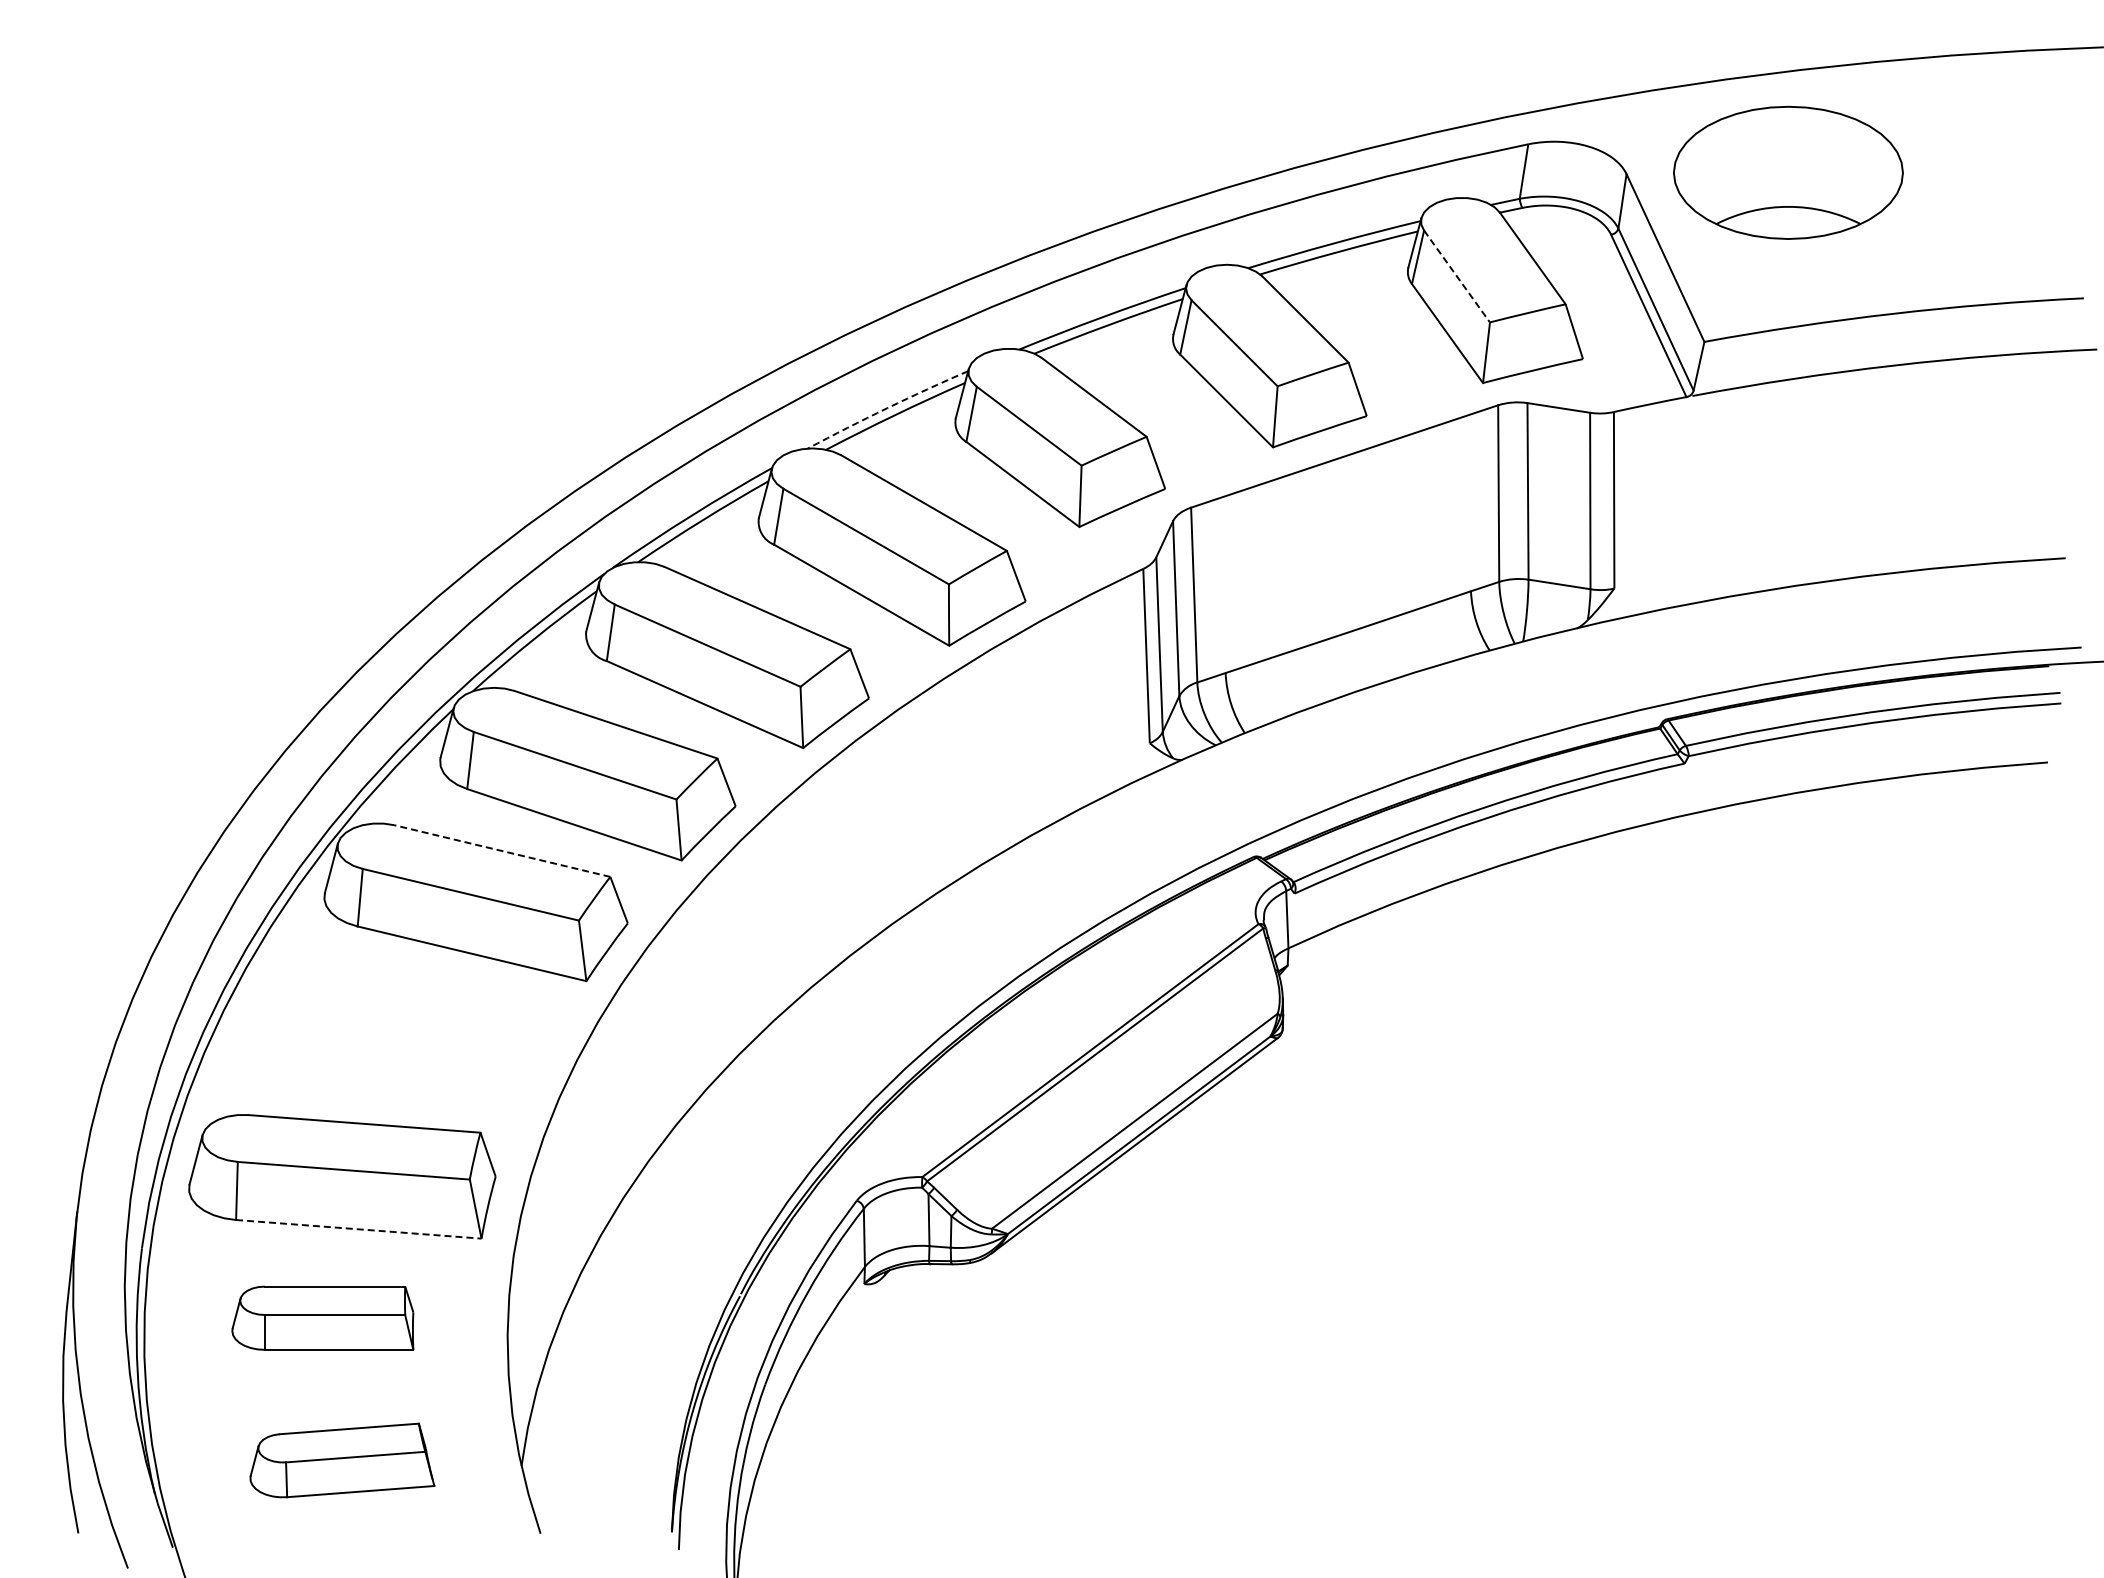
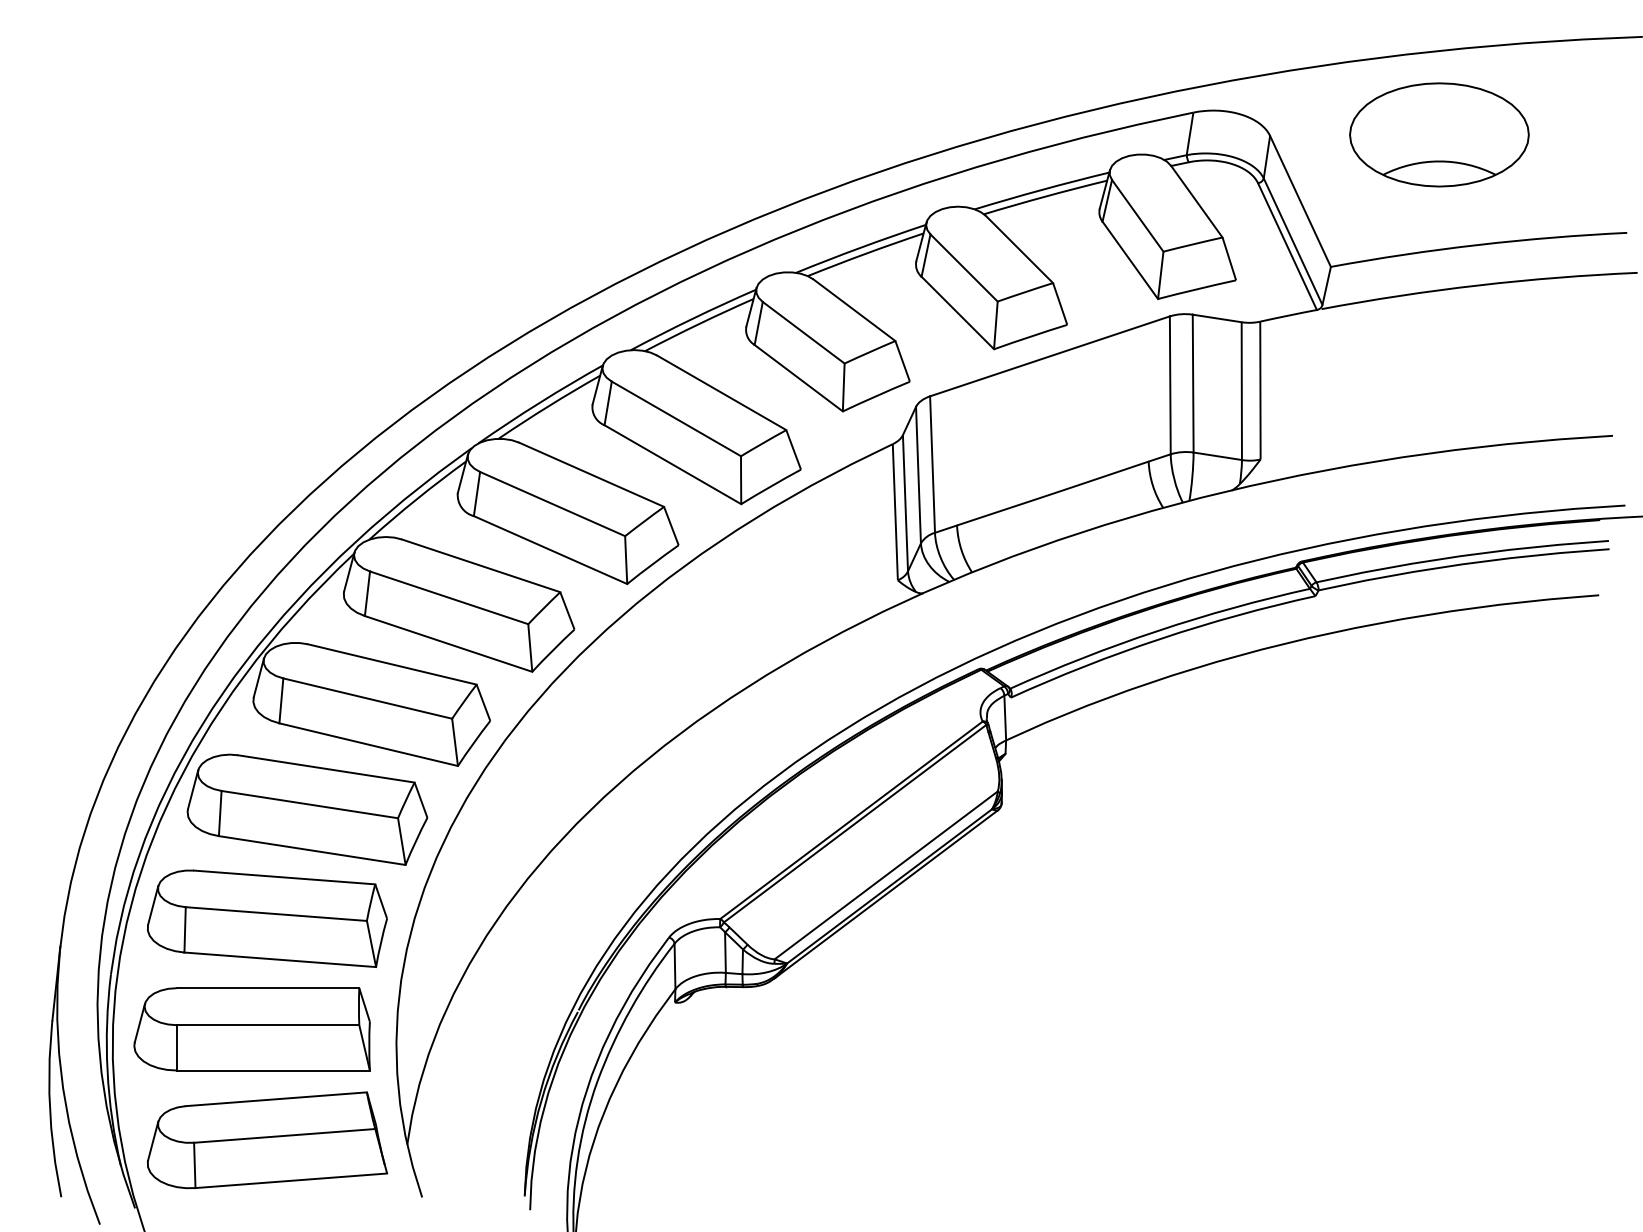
part: (1788, 172) -> (1439, 134), moved
line: (1457, 276) -> (1138, 215), dashed -> solid
arc: (887, 408) -> (693, 318), dashed -> solid
line: (501, 850) -> (391, 664), dashed -> solid
part: (393, 1036) -> (307, 809), added
line: (359, 1229) -> (280, 959), dashed -> solid
part: (322, 1317) -> (251, 1028), size x1.67
part: (342, 1460) -> (267, 1140), size x1.67

